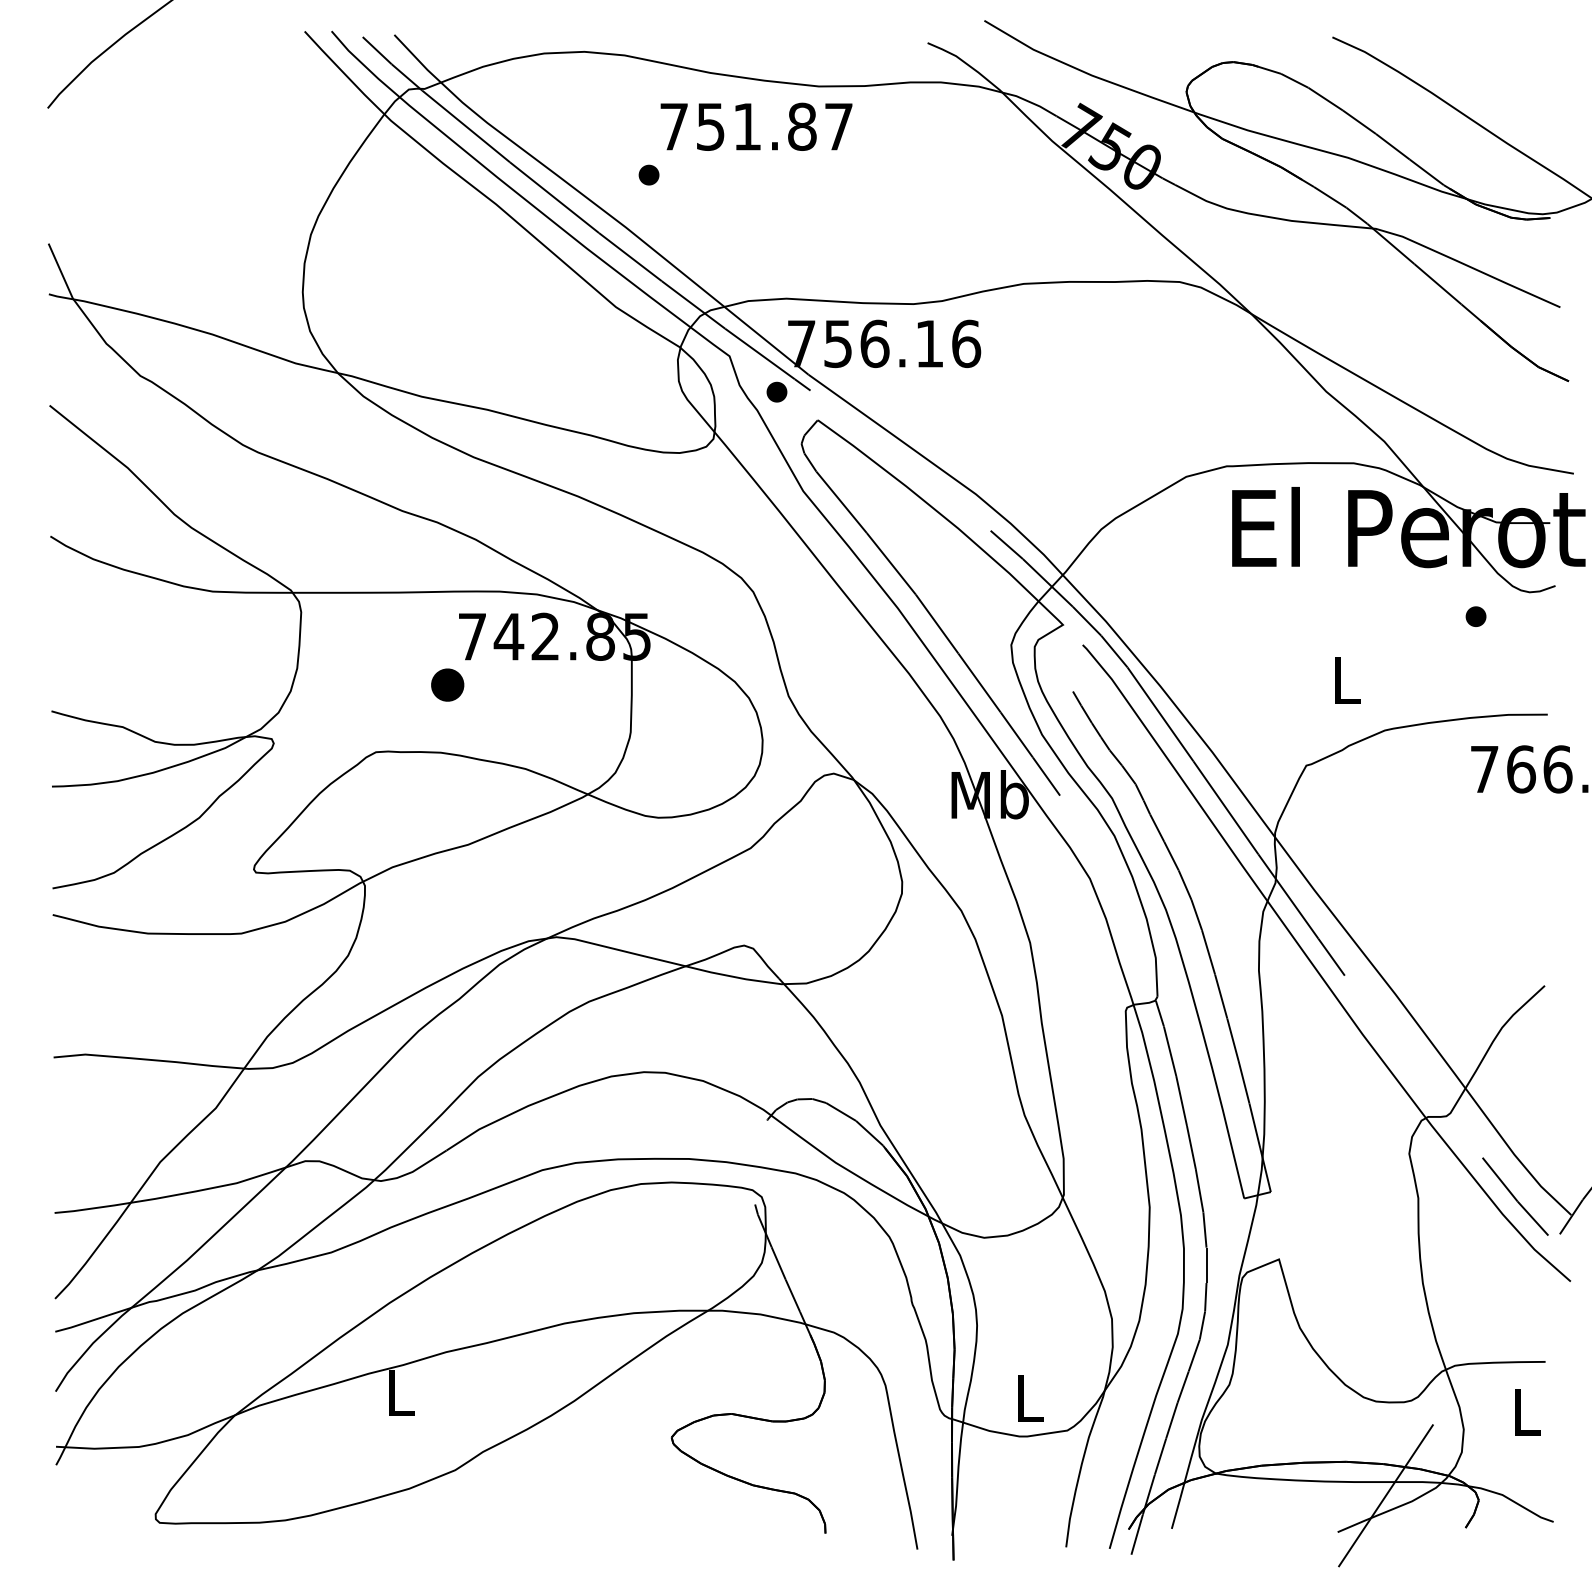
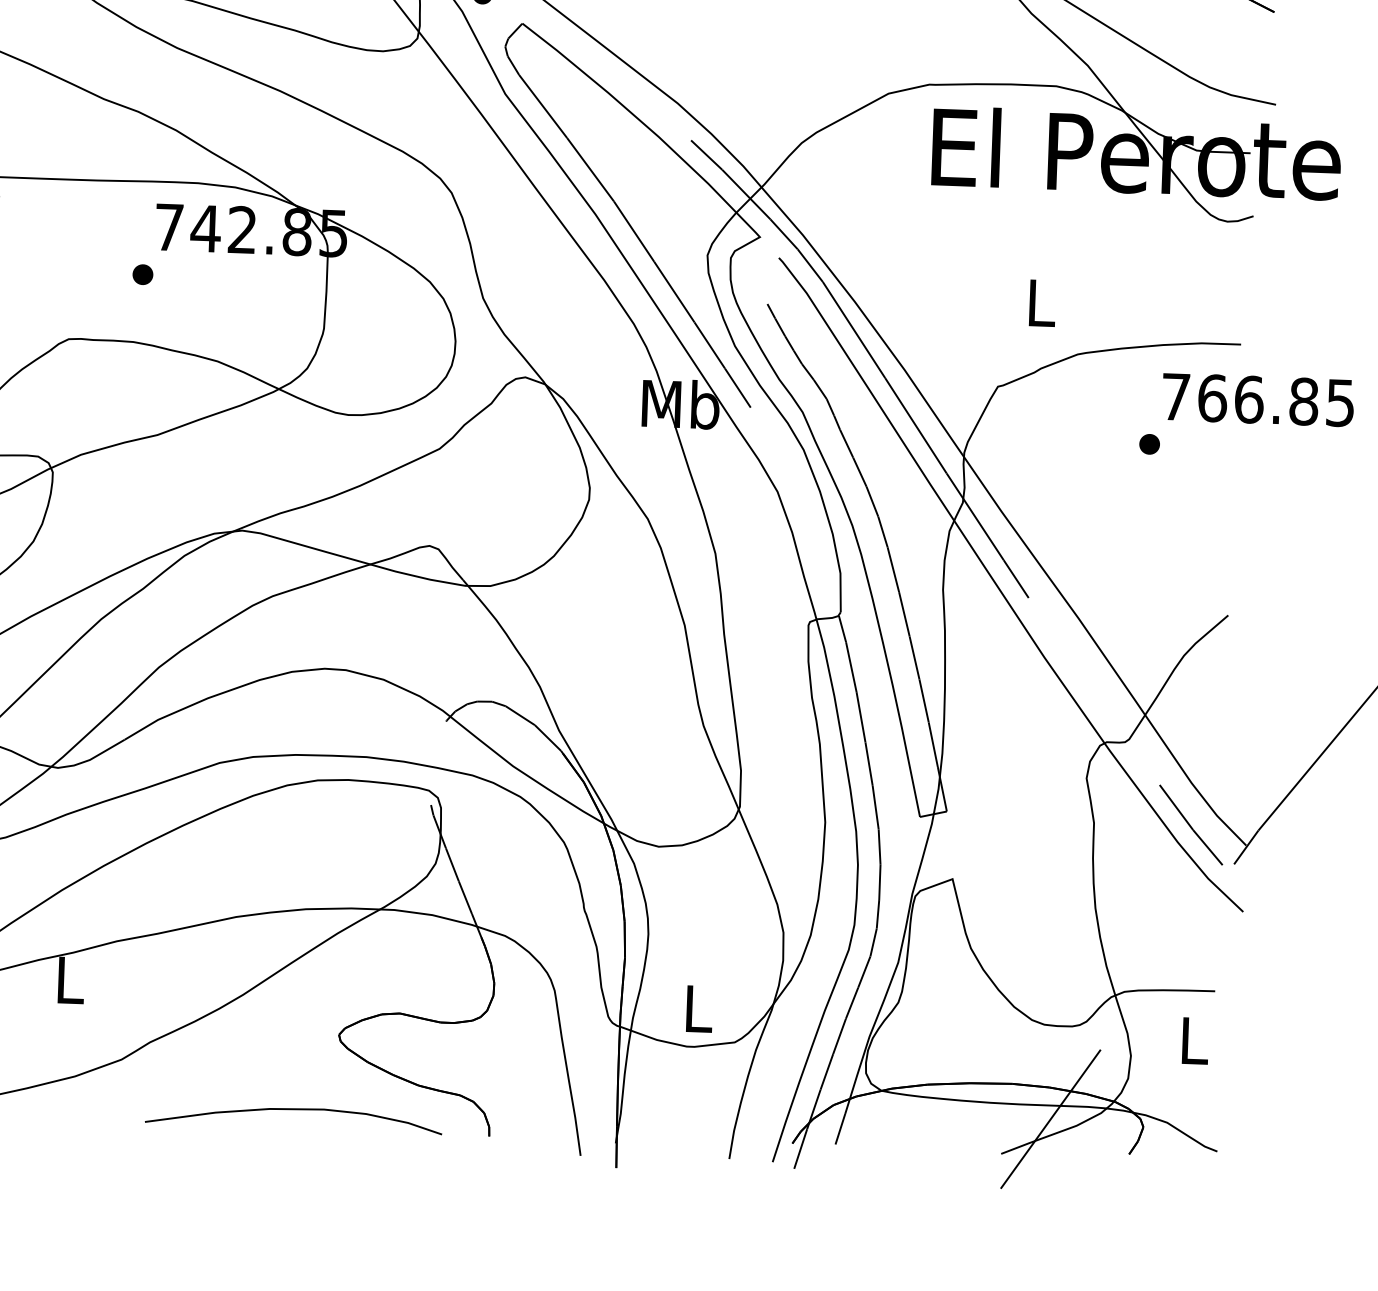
part: (1475, 616) -> (1149, 444), moved
part: (447, 684) -> (142, 274), size x0.62
curve: (629, 1514) -> (294, 1110), added

